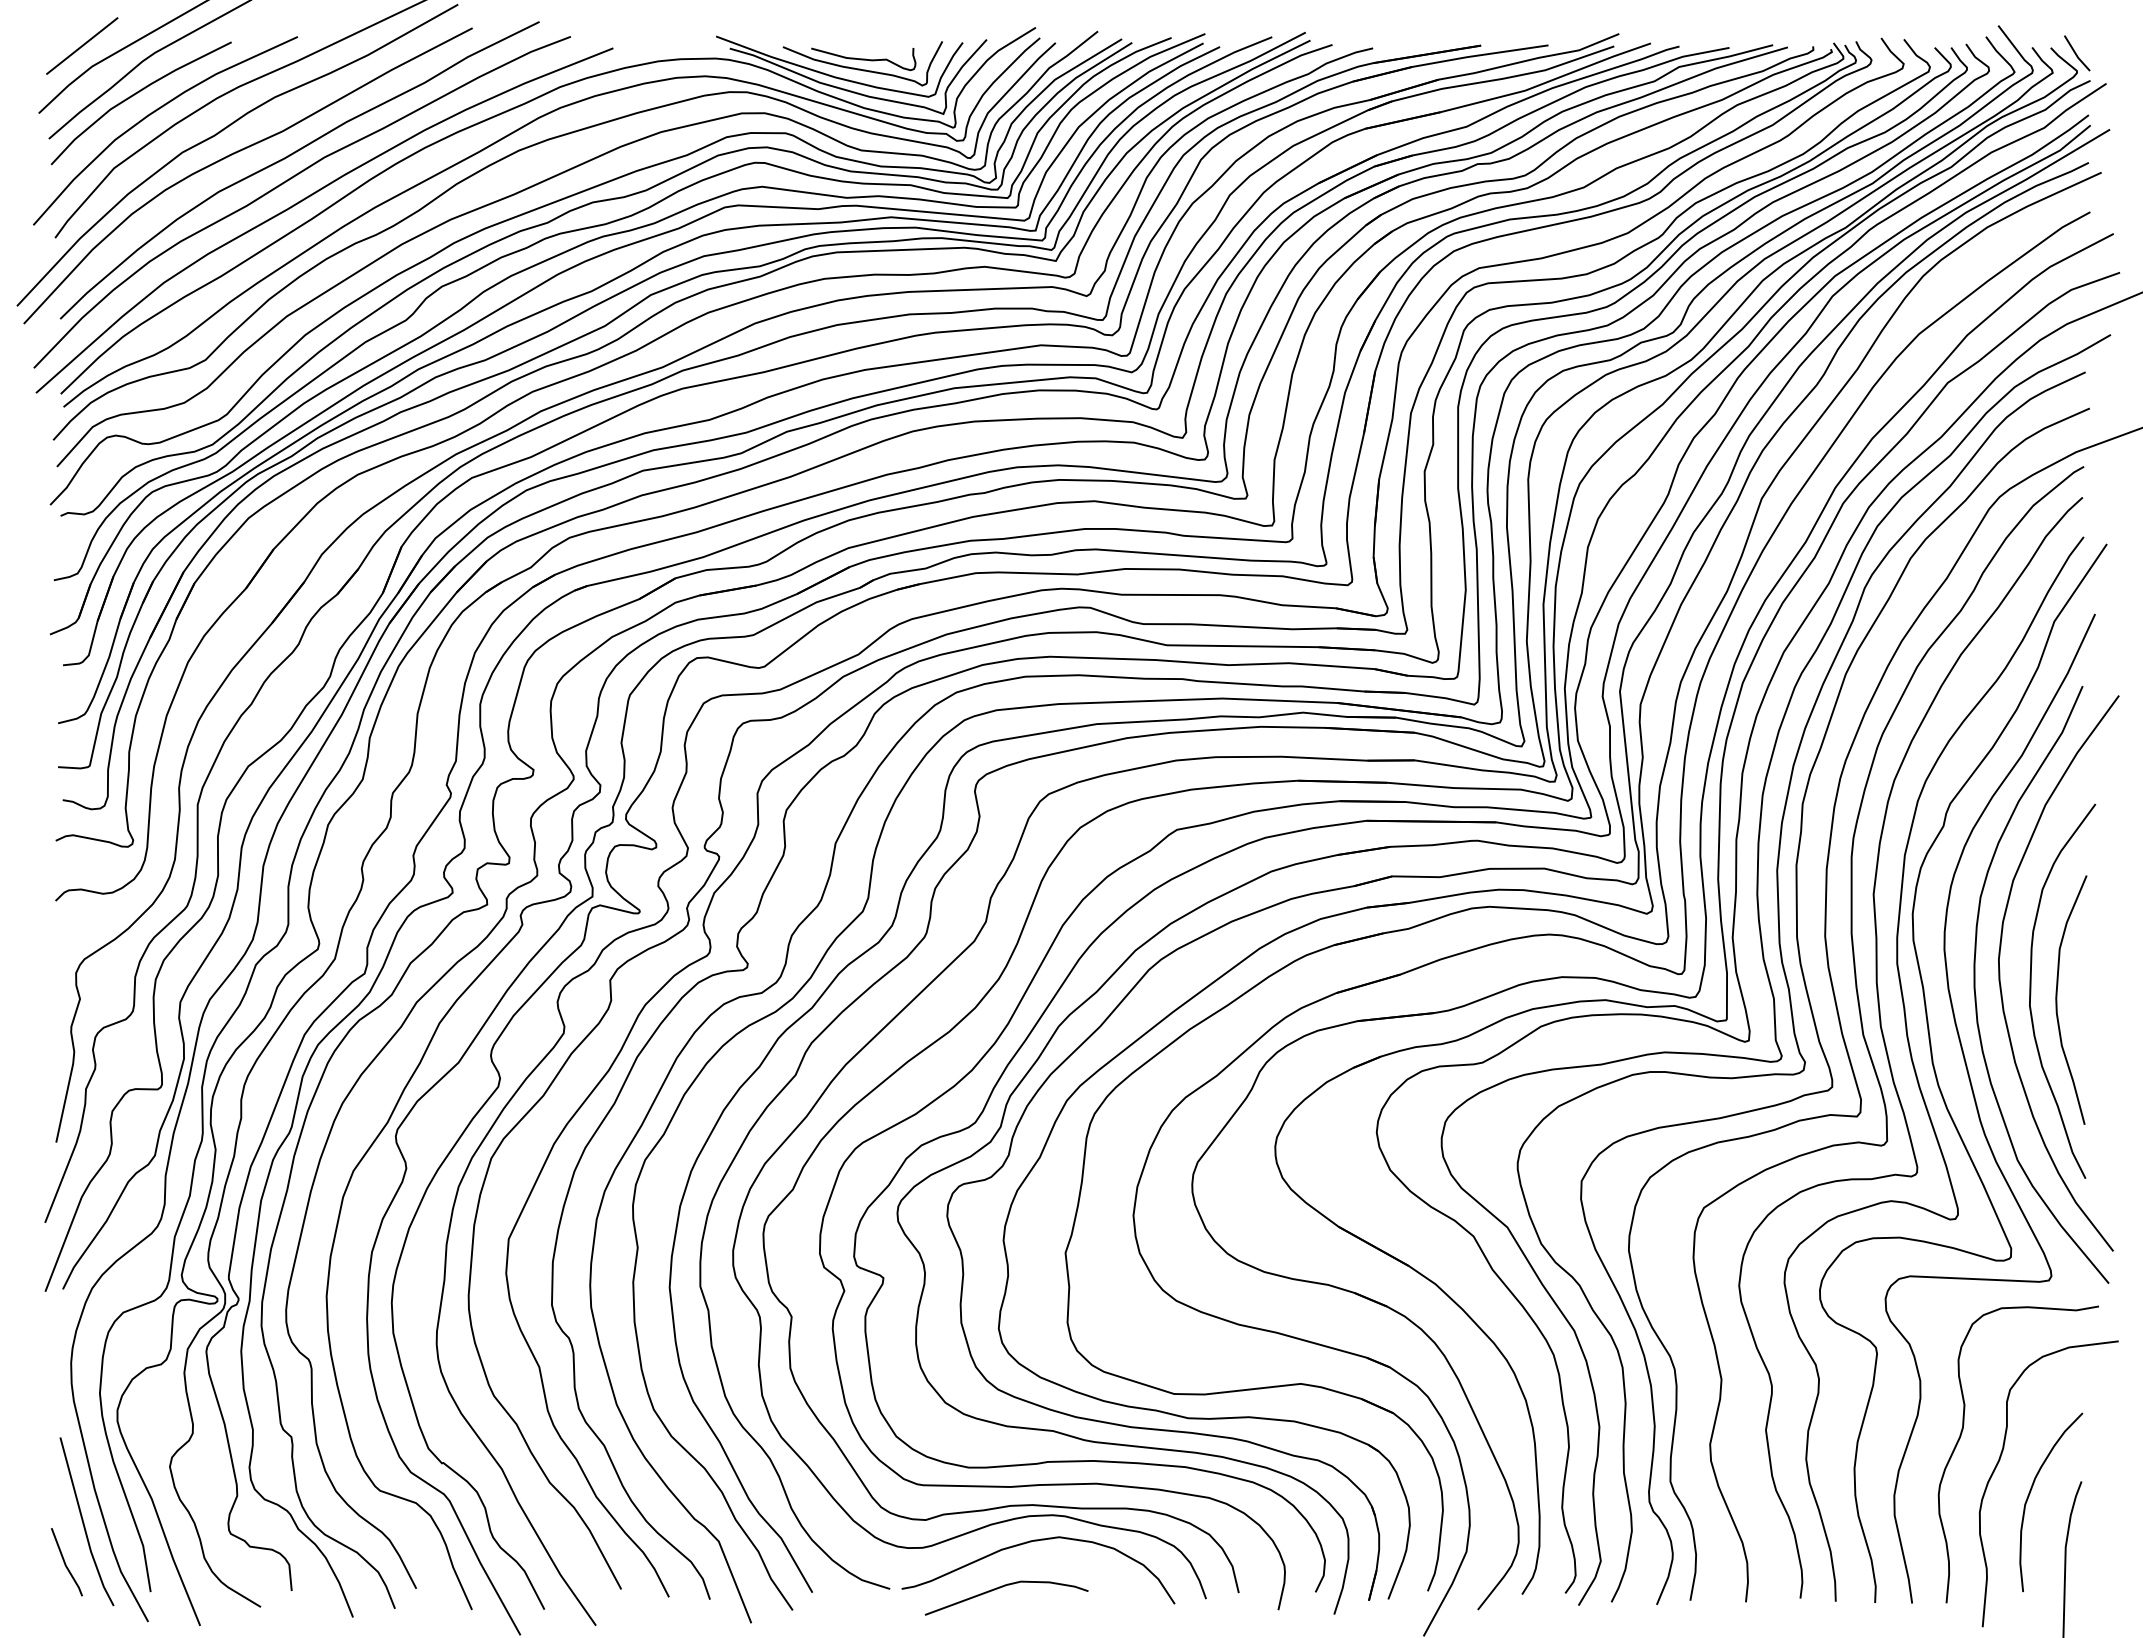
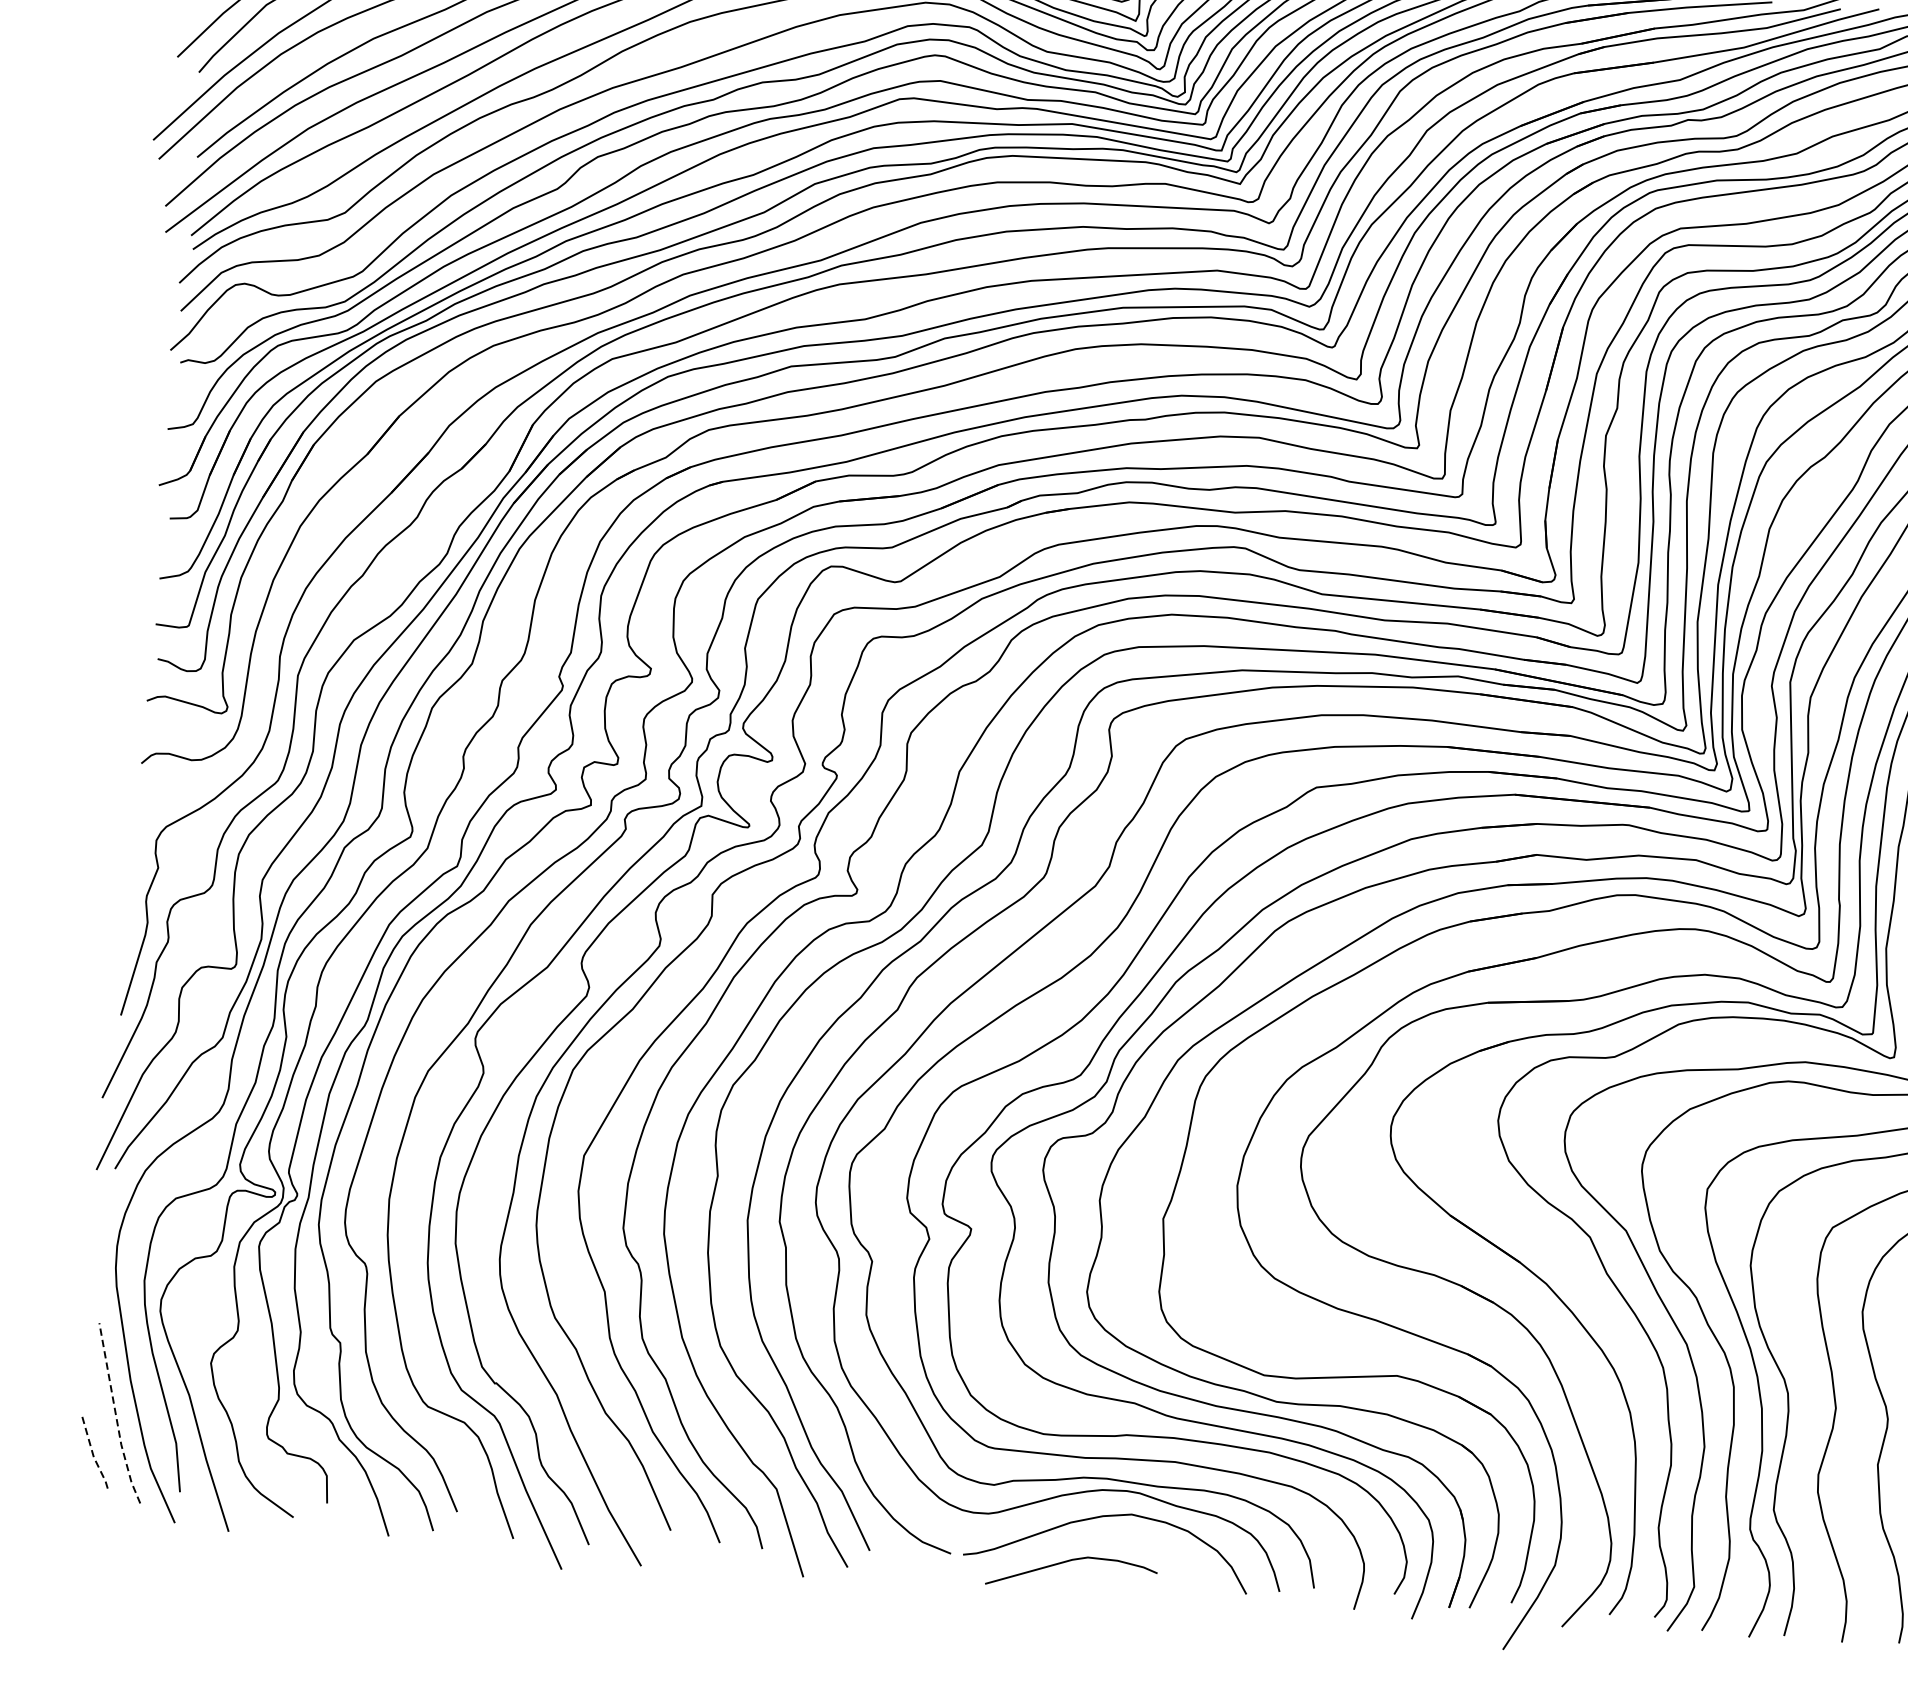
line: (83, 1523) -> (115, 1414), solid -> dashed
line: (65, 1564) -> (93, 1456), solid -> dashed

